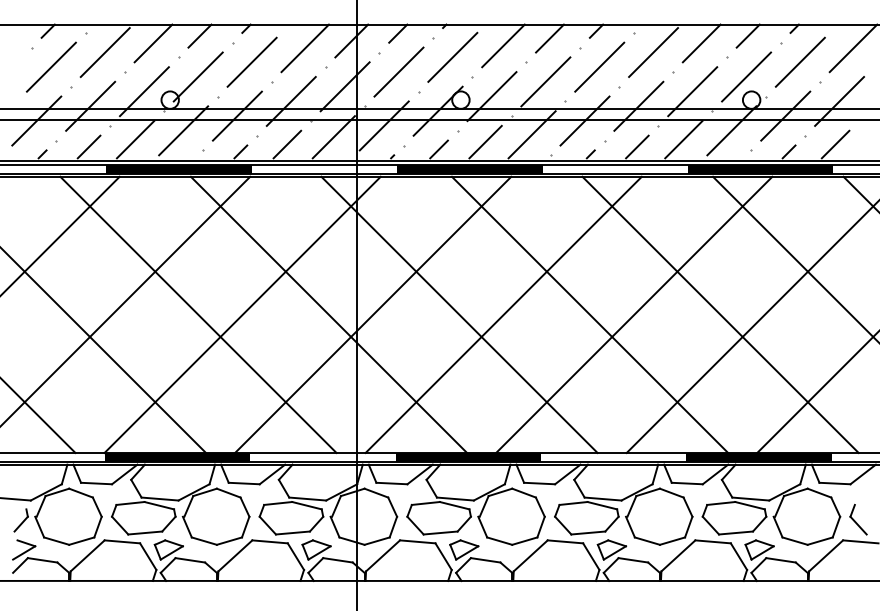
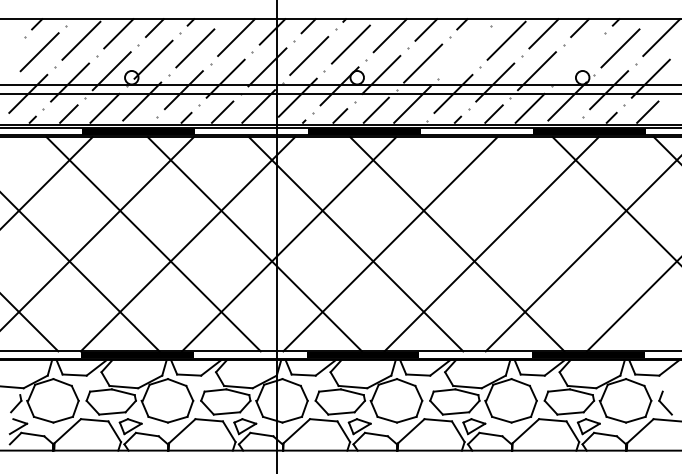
line: (599, 66) -> (464, 51), removed
line: (746, 76) -> (578, 59), removed
line: (720, 314) -> (558, 243), removed

